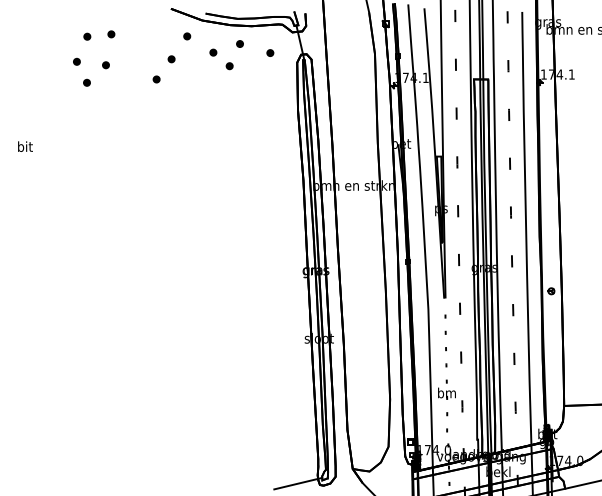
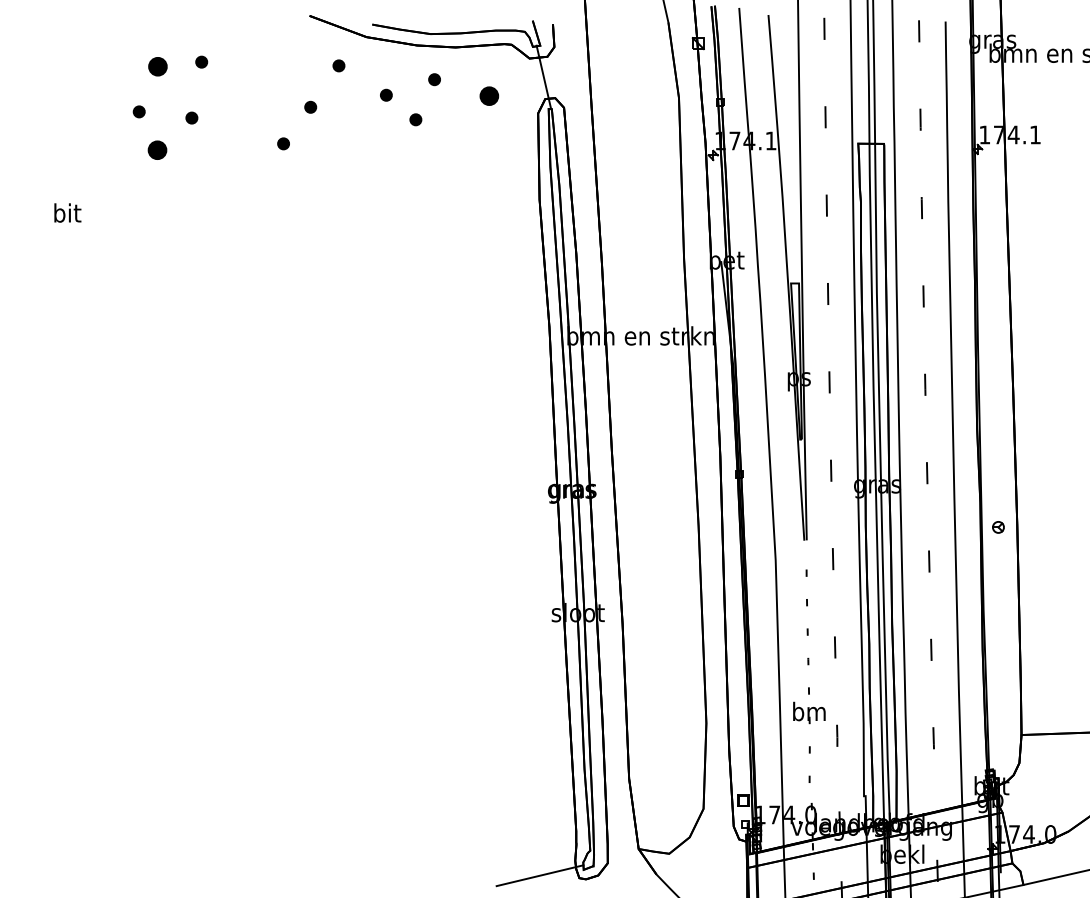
part: (87, 36) -> (158, 66), size x1.6
part: (270, 52) -> (489, 94), size x1.6
part: (86, 82) -> (156, 149), size x1.6
text: (25, 146) -> (67, 212), moved

